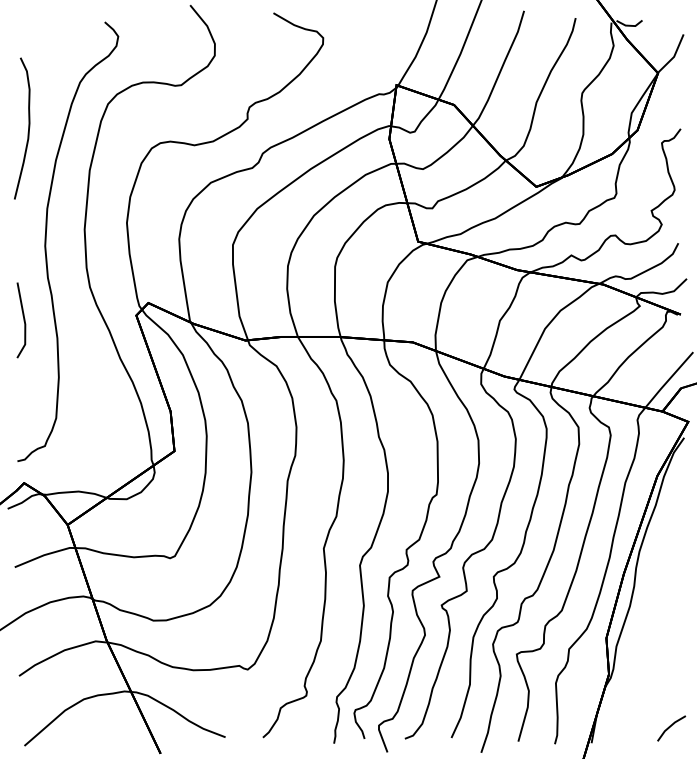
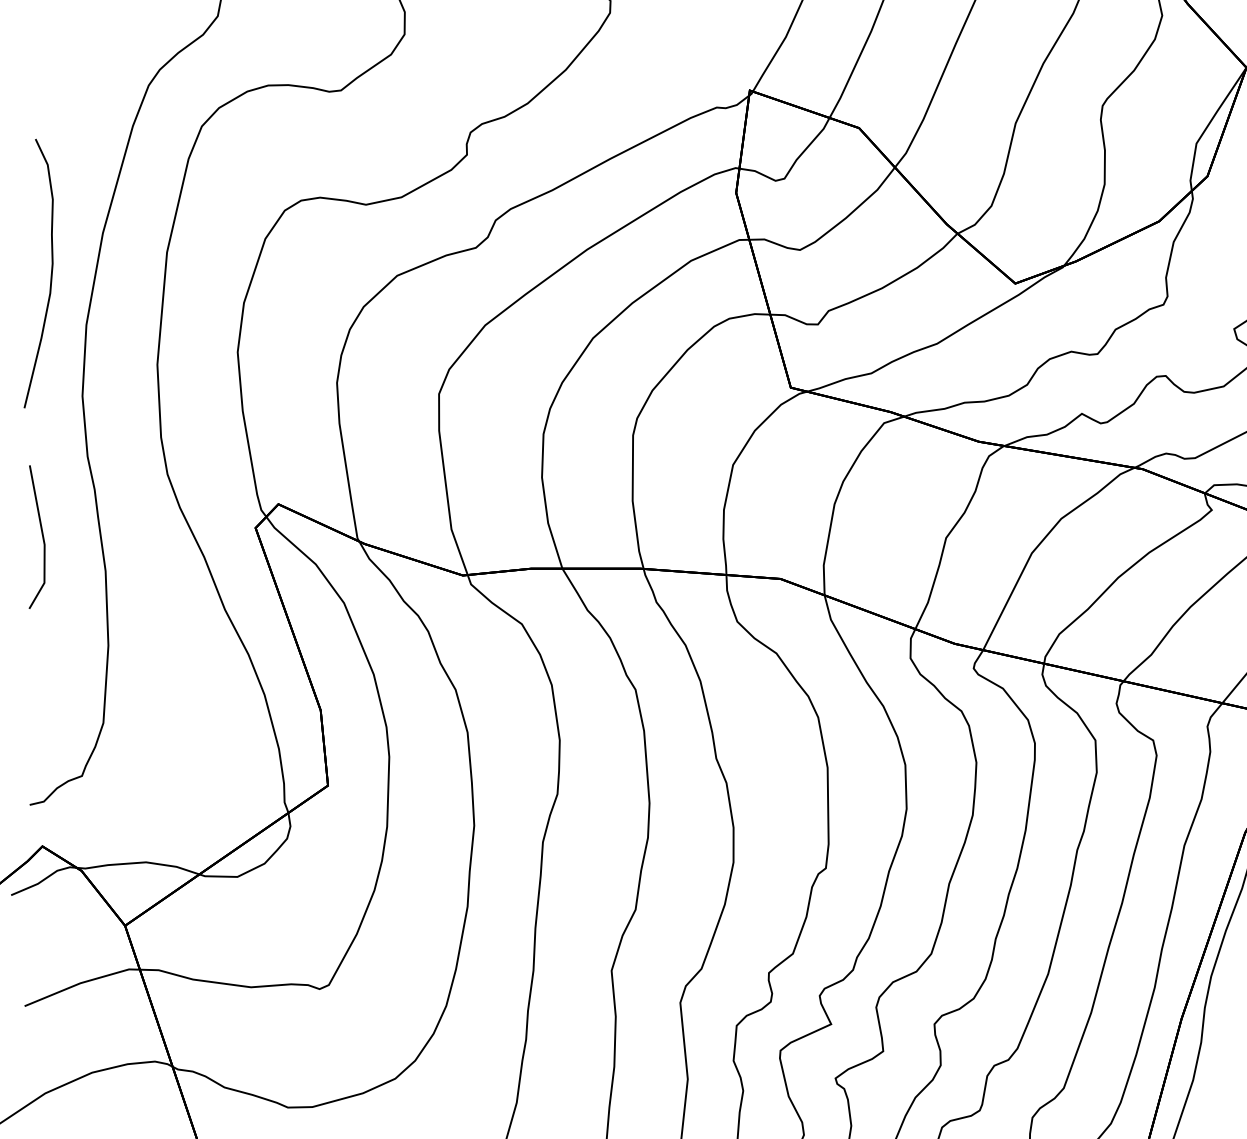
curve: (28, 128) -> (50, 273), moved

